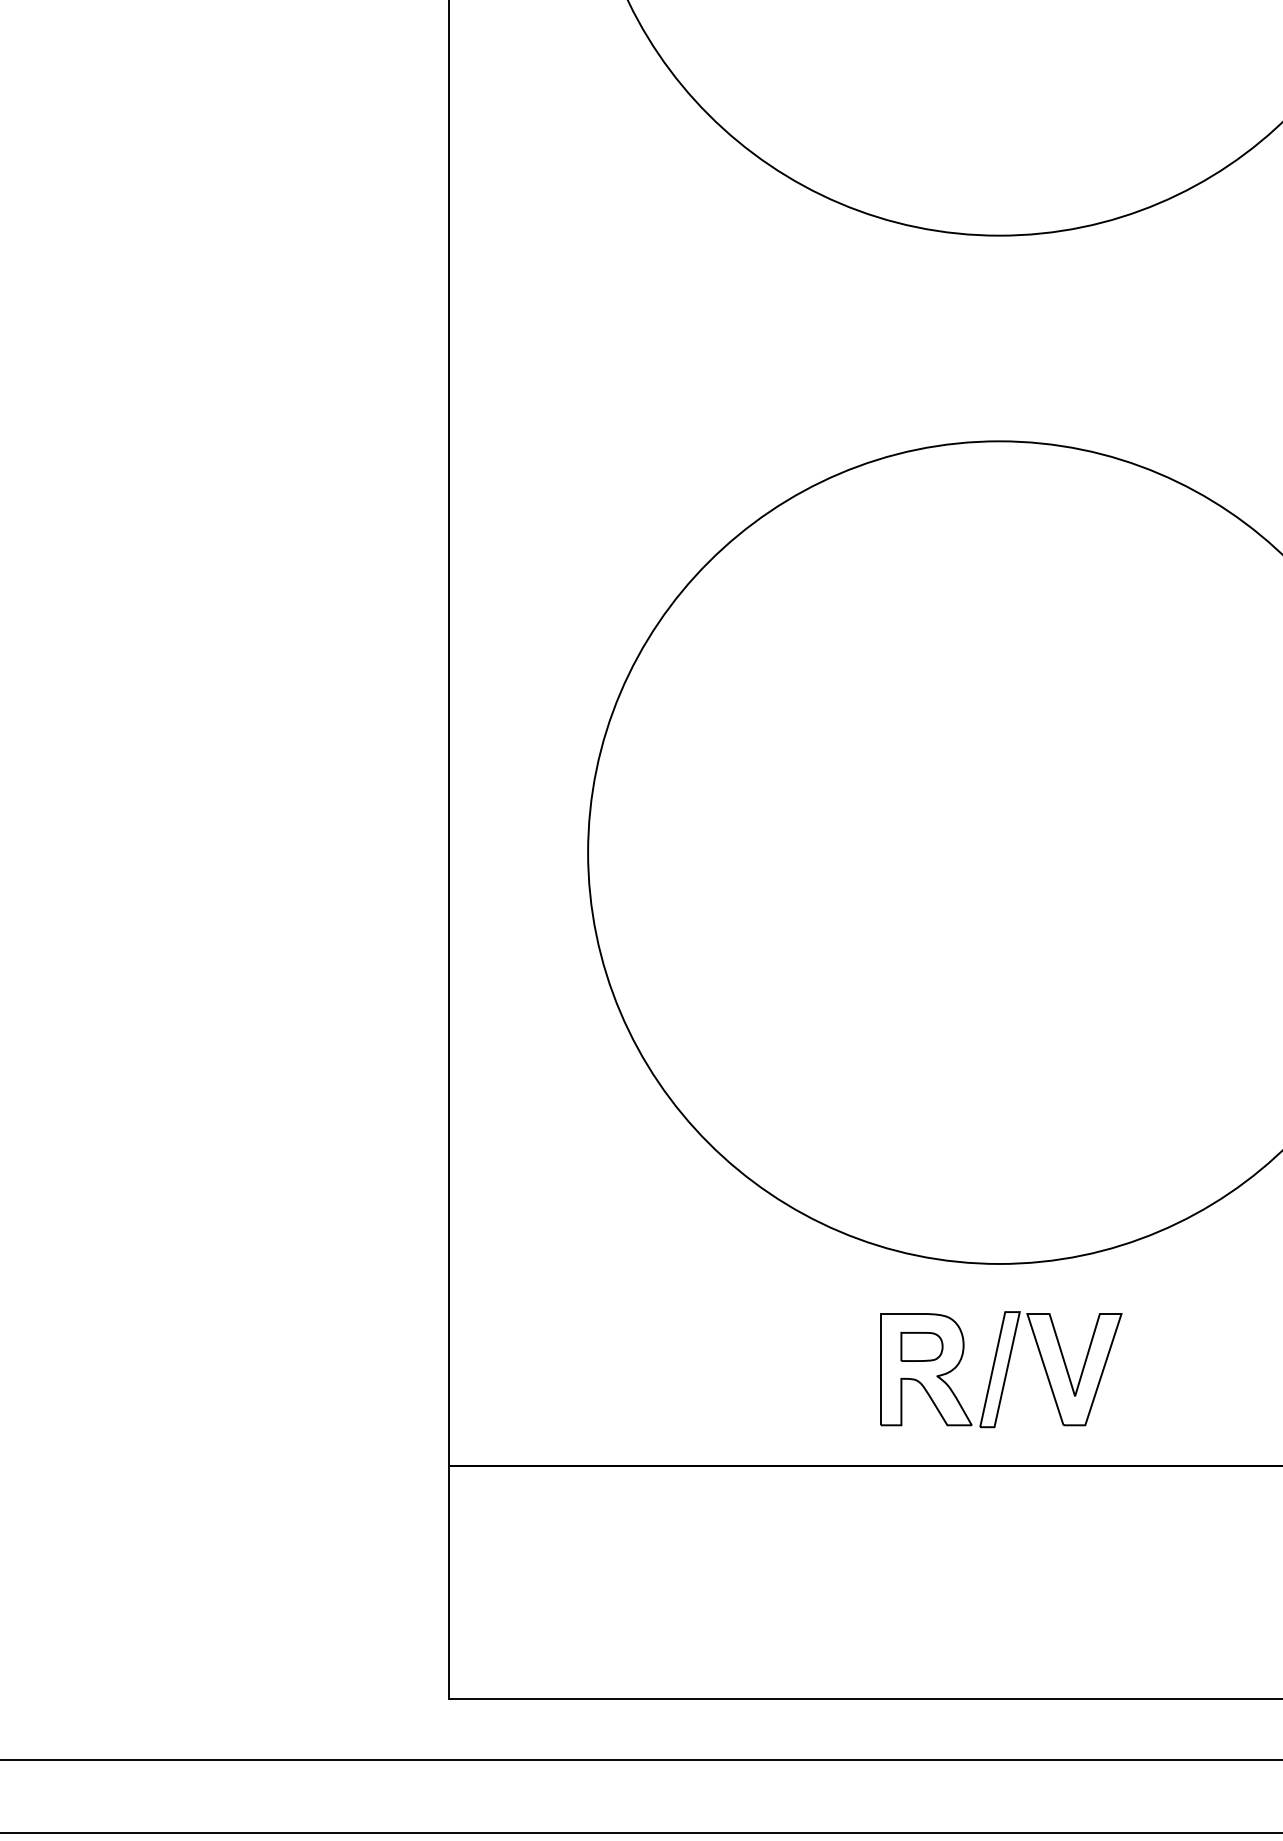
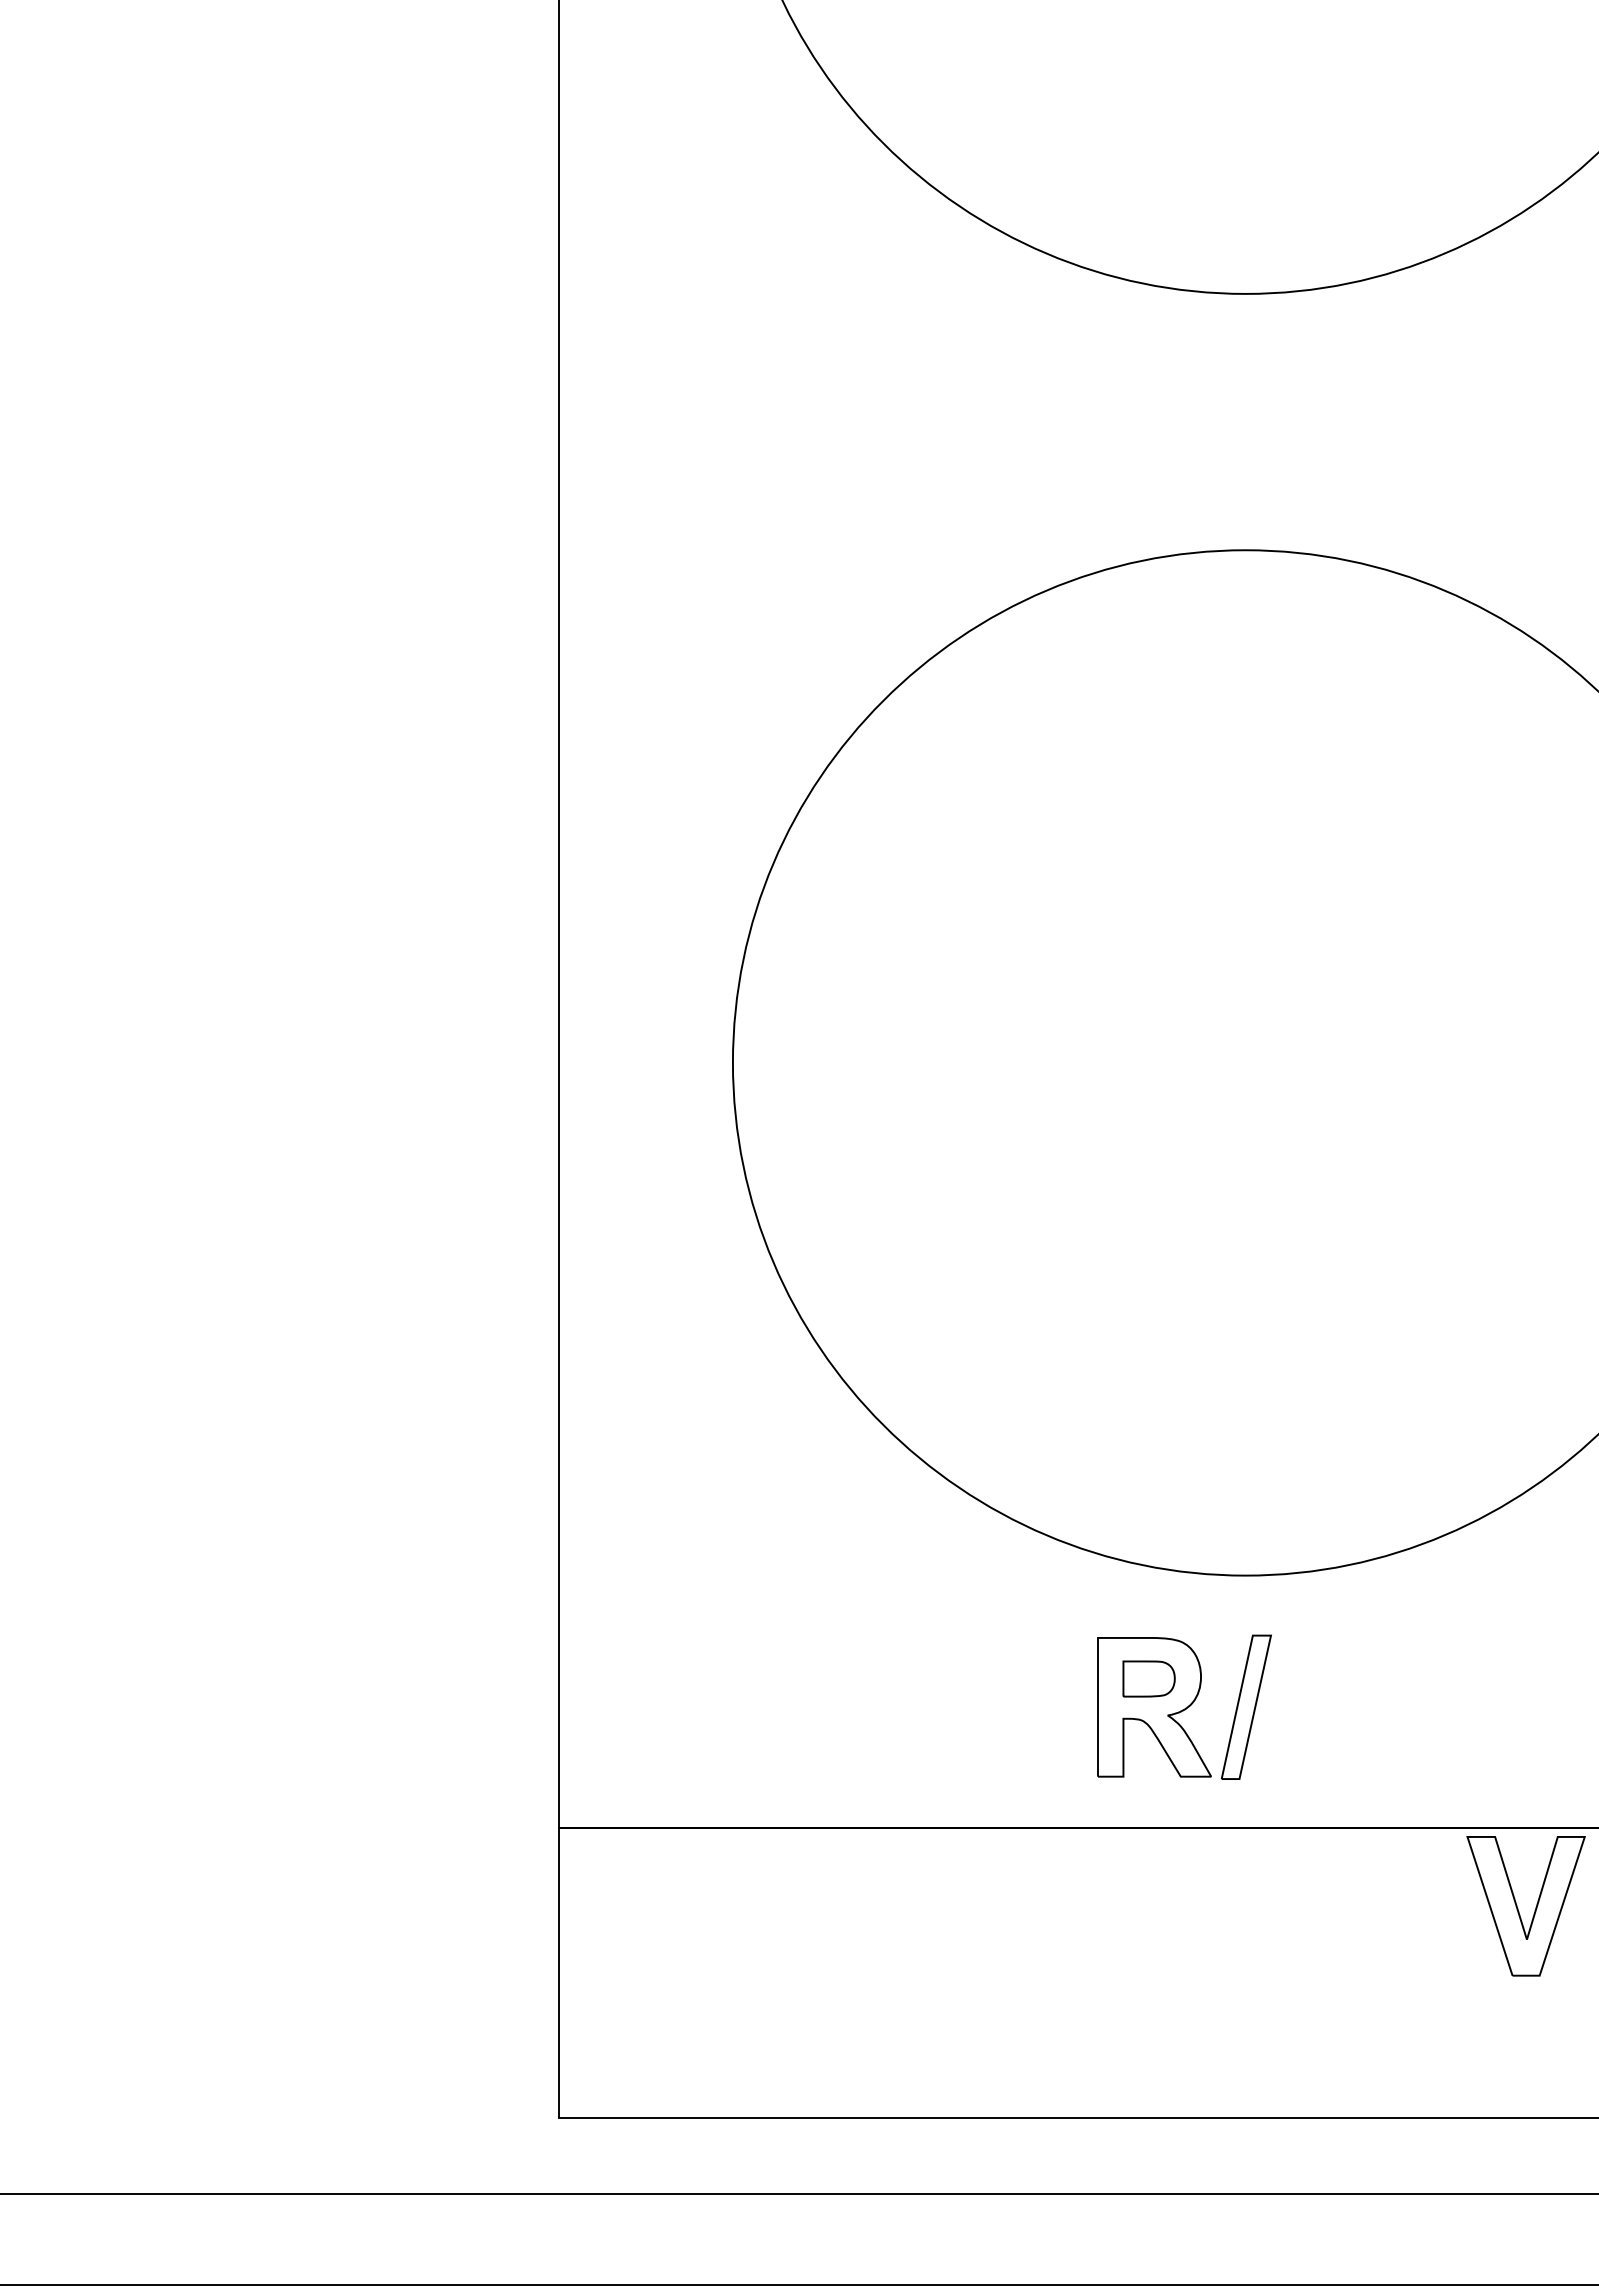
part: (1068, 1371) -> (1518, 1908), moved

